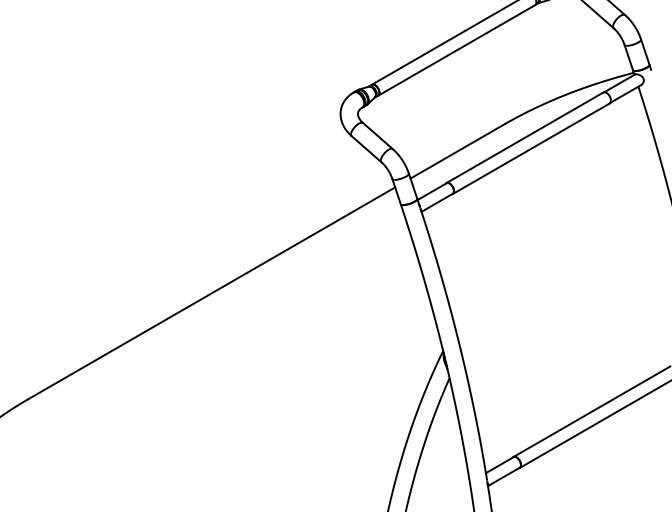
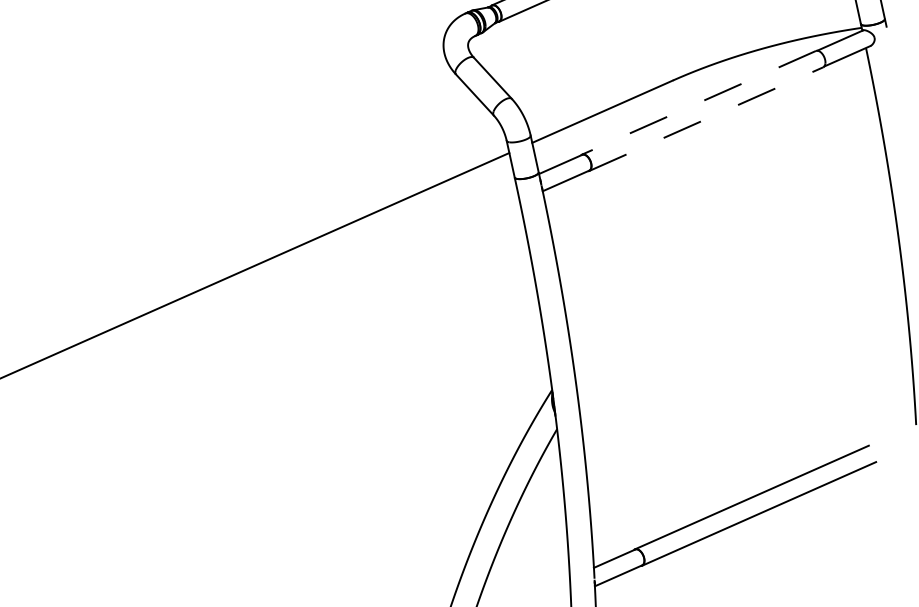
line: (524, 137) -> (698, 102), solid -> dashed
line: (531, 148) -> (706, 118), solid -> dashed

